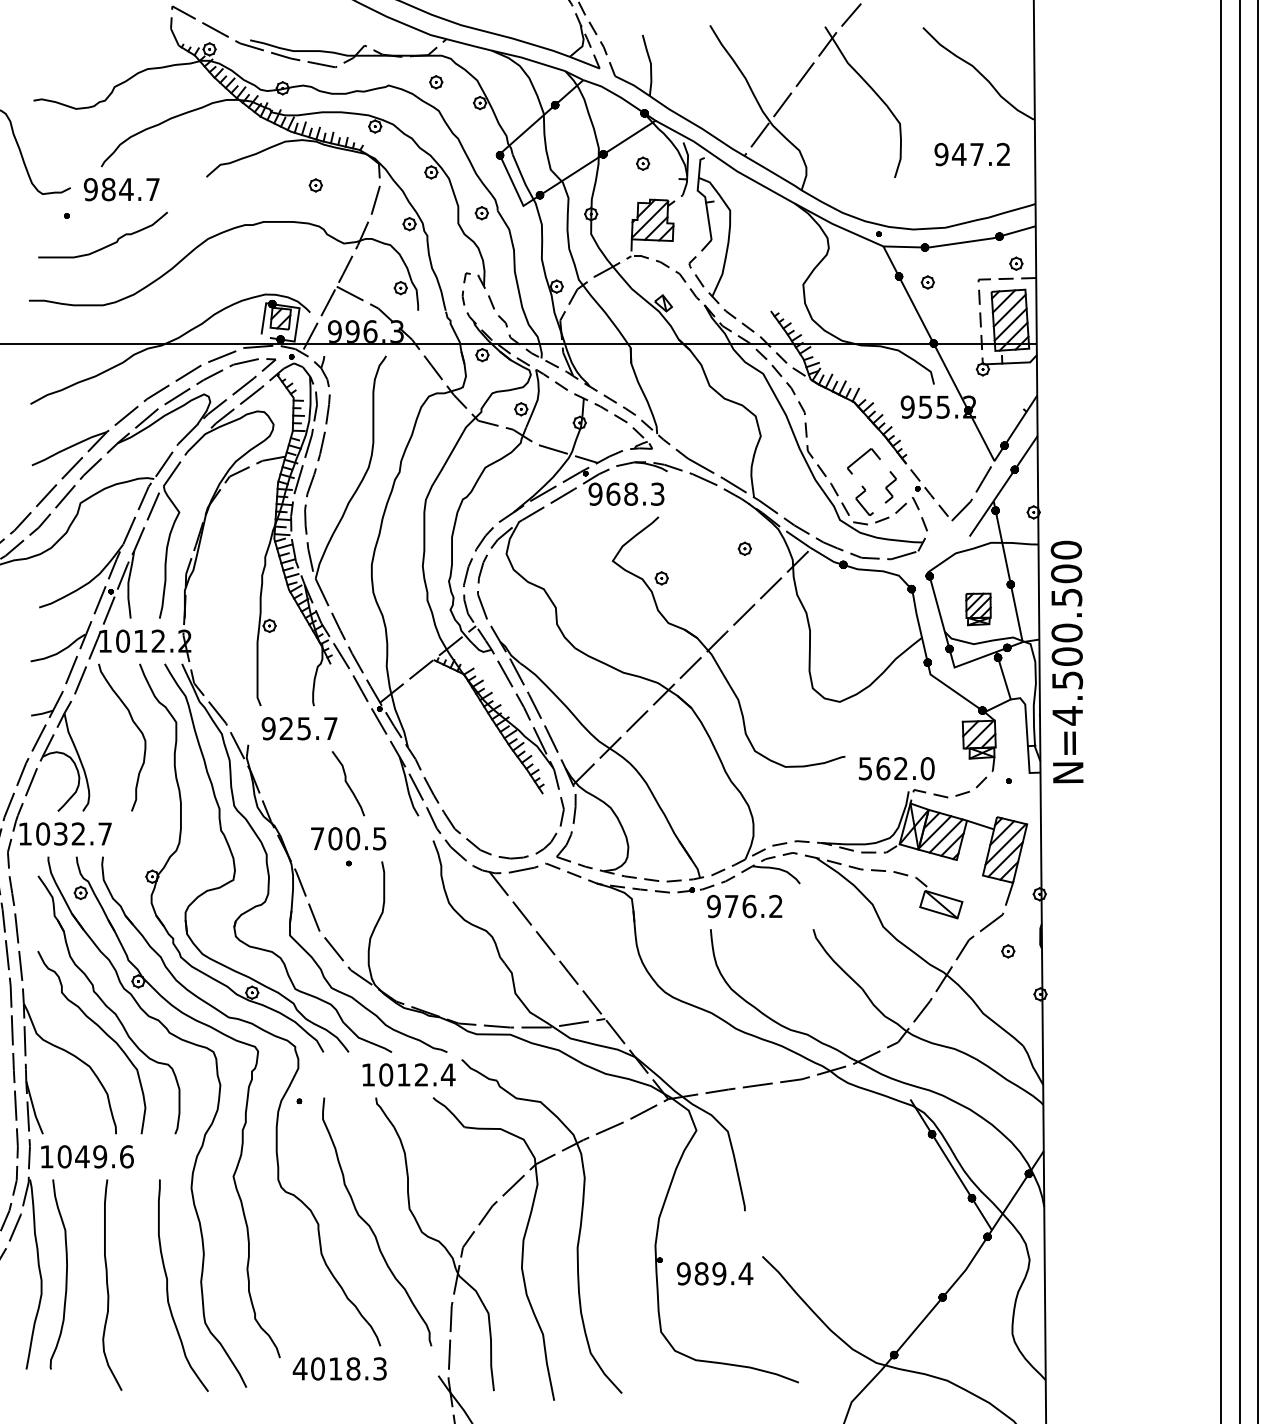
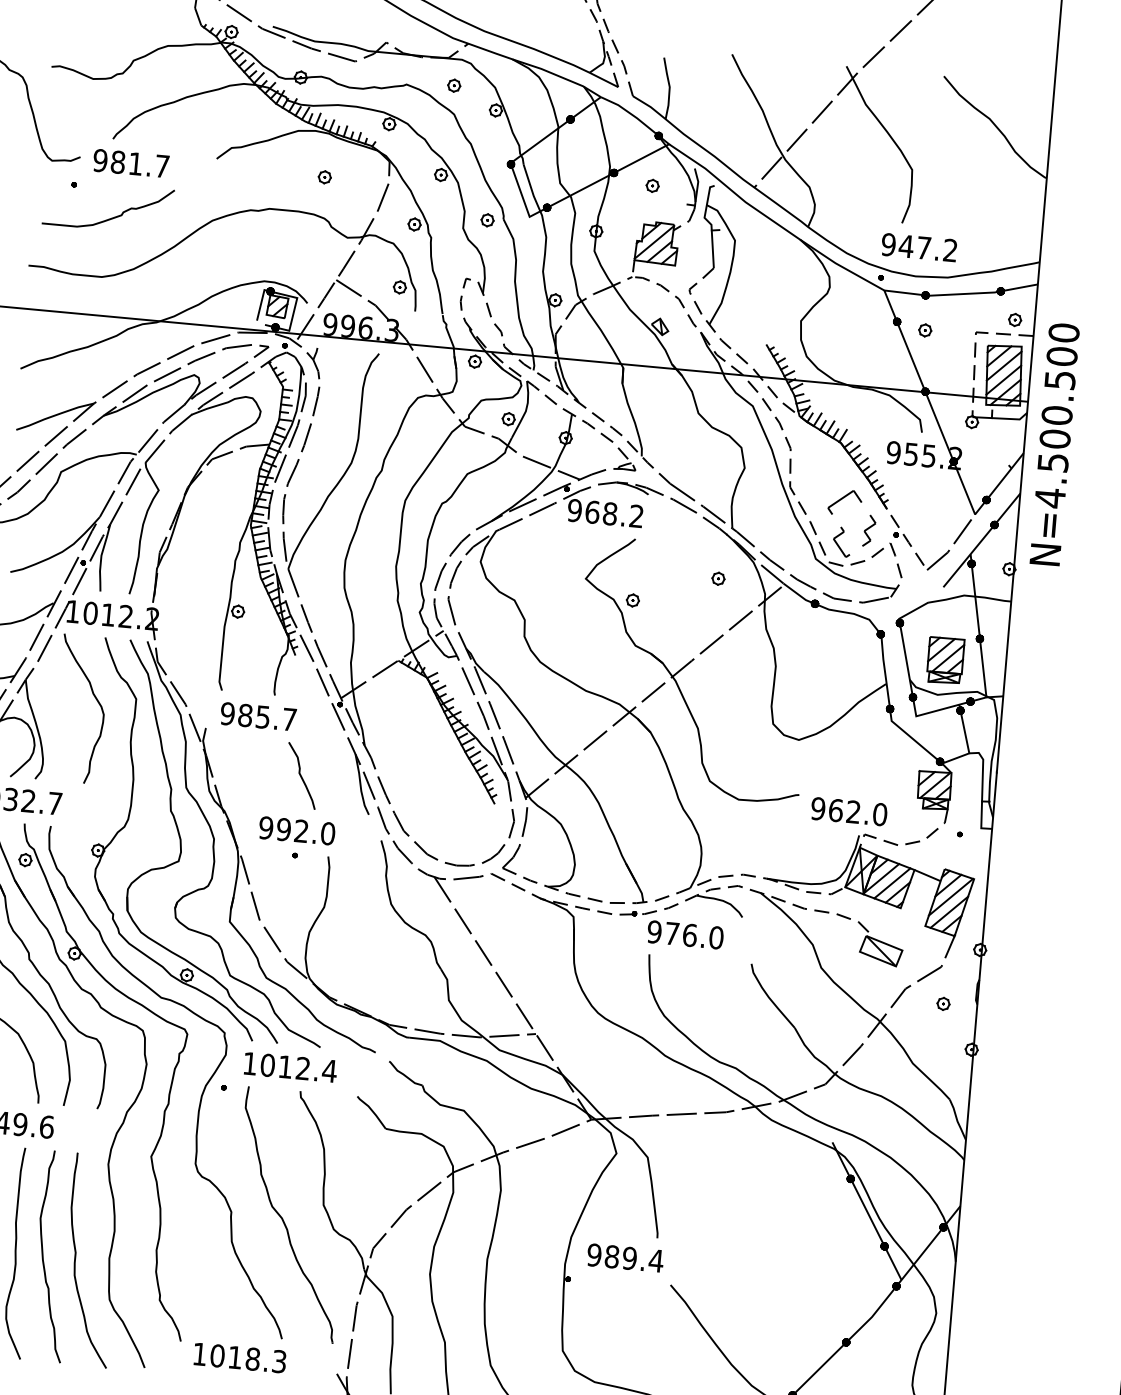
text: (971, 154) -> (918, 247), moved
text: (126, 189) -> (135, 163), 984.7 -> 981.7
text: (657, 494) -> (636, 516), 968.3 -> 968.2
part: (978, 609) -> (945, 660), size x1.43
text: (1066, 661) -> (1053, 443), moved
text: (286, 728) -> (245, 715), 925.7 -> 985.7
text: (865, 768) -> (818, 808), 562.0 -> 962.0
text: (348, 838) -> (297, 830), 700.5 -> 992.0
text: (776, 906) -> (716, 937), 976.2 -> 976.0
text: (408, 1074) -> (290, 1066), moved
text: (714, 1273) -> (624, 1257), moved
curve: (135, 1284) -> (43, 1255), added
text: (299, 1368) -> (199, 1353), 4018.3 -> 1018.3

